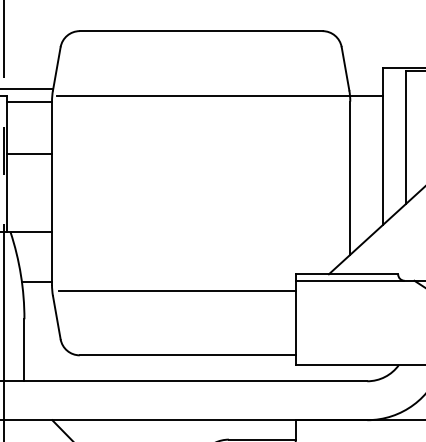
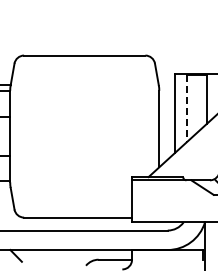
line: (218, 95) -> (93, 87), removed
line: (406, 139) -> (187, 109), solid -> dashed
line: (176, 291) -> (72, 185), removed

